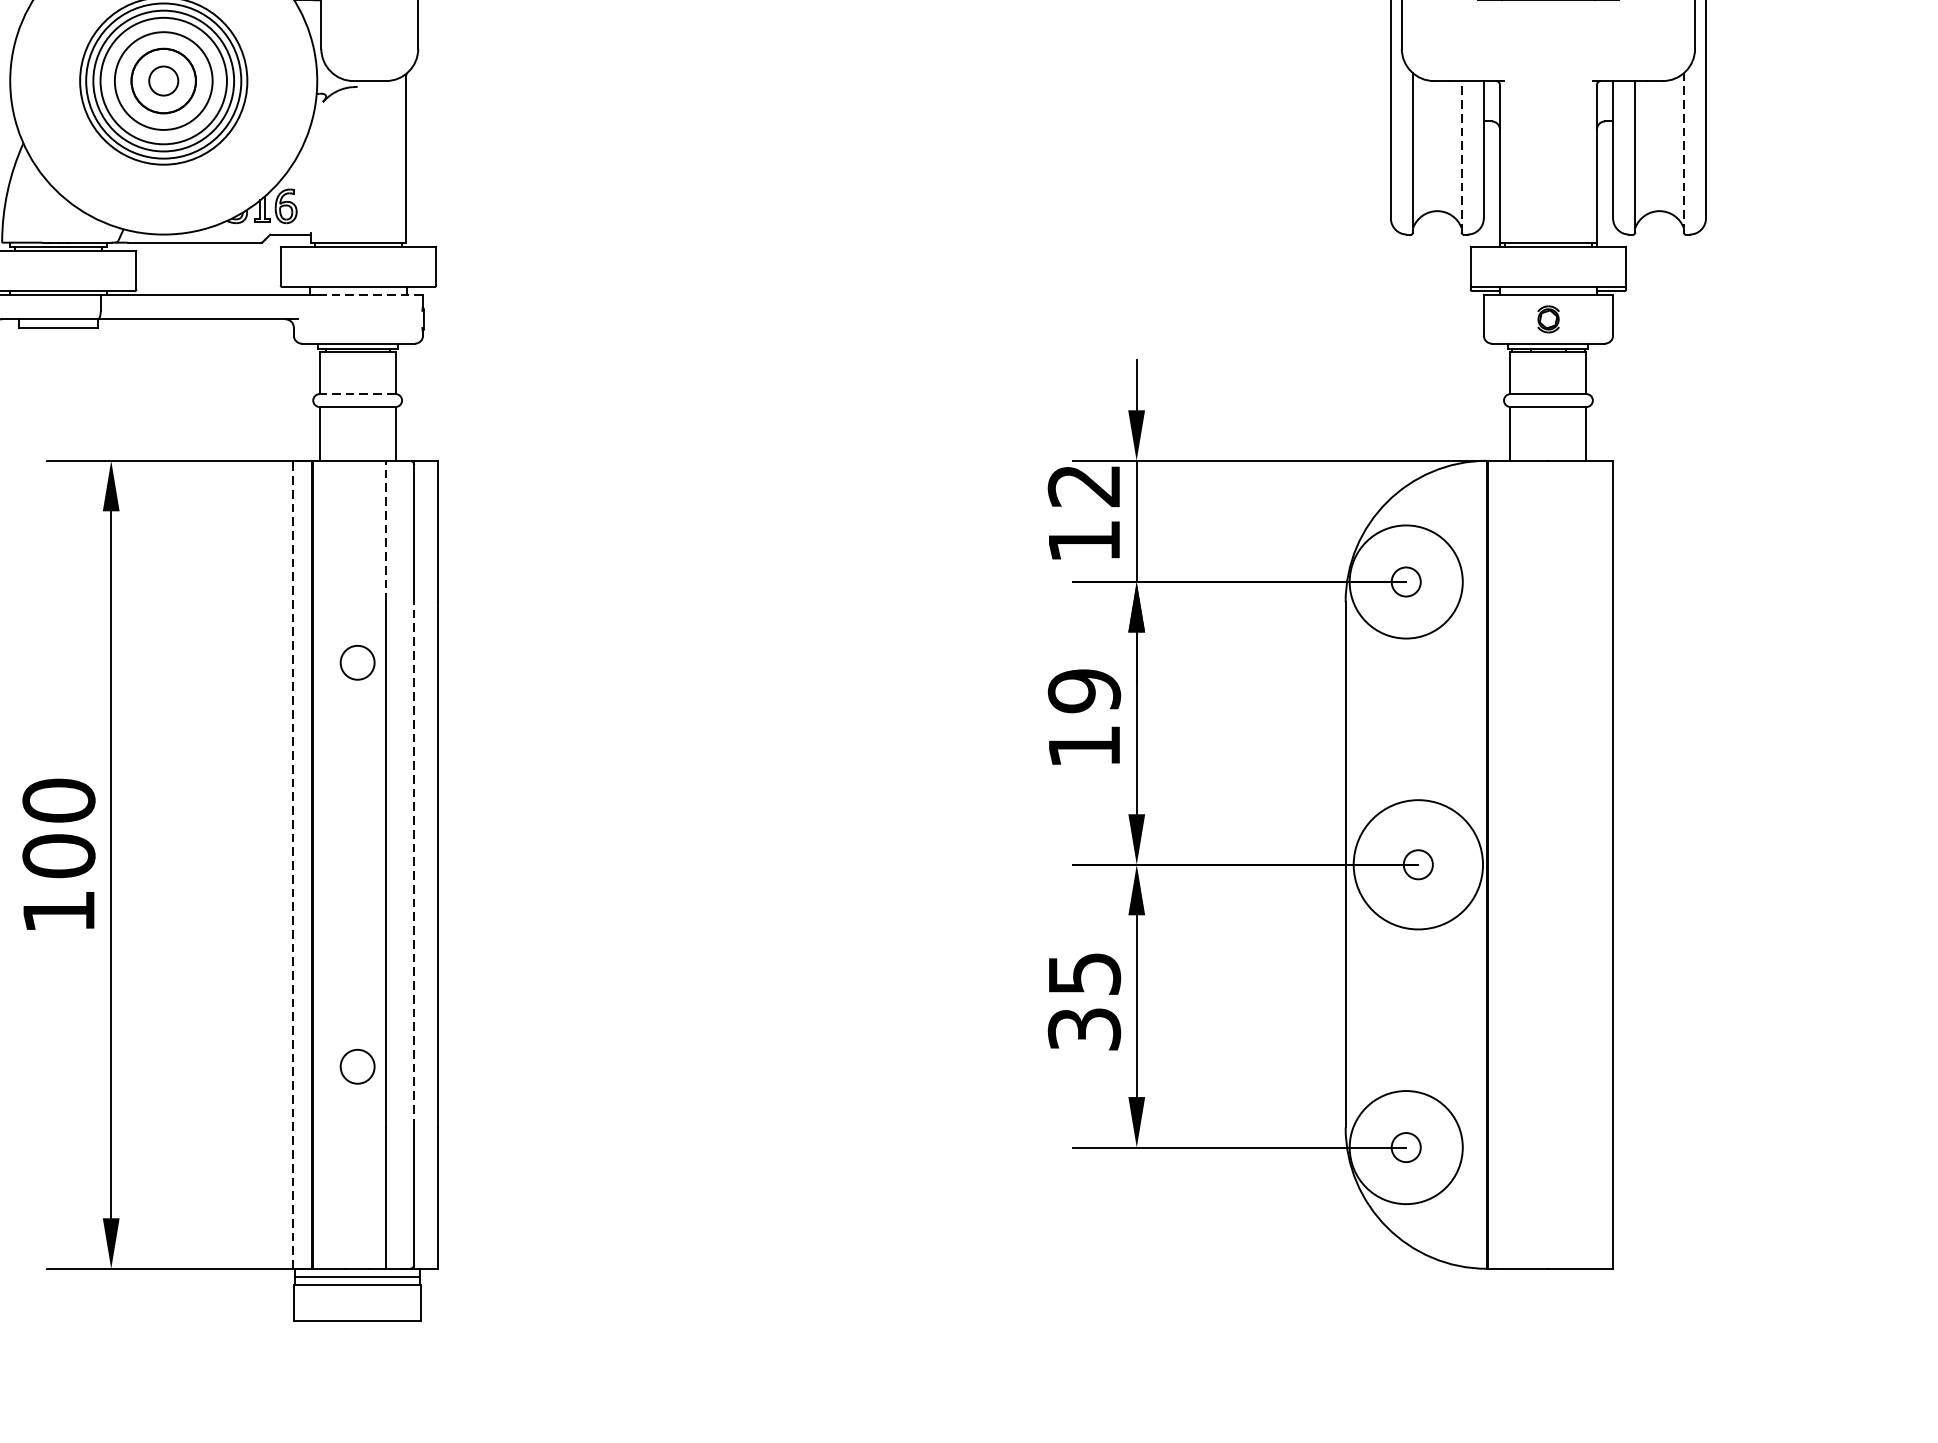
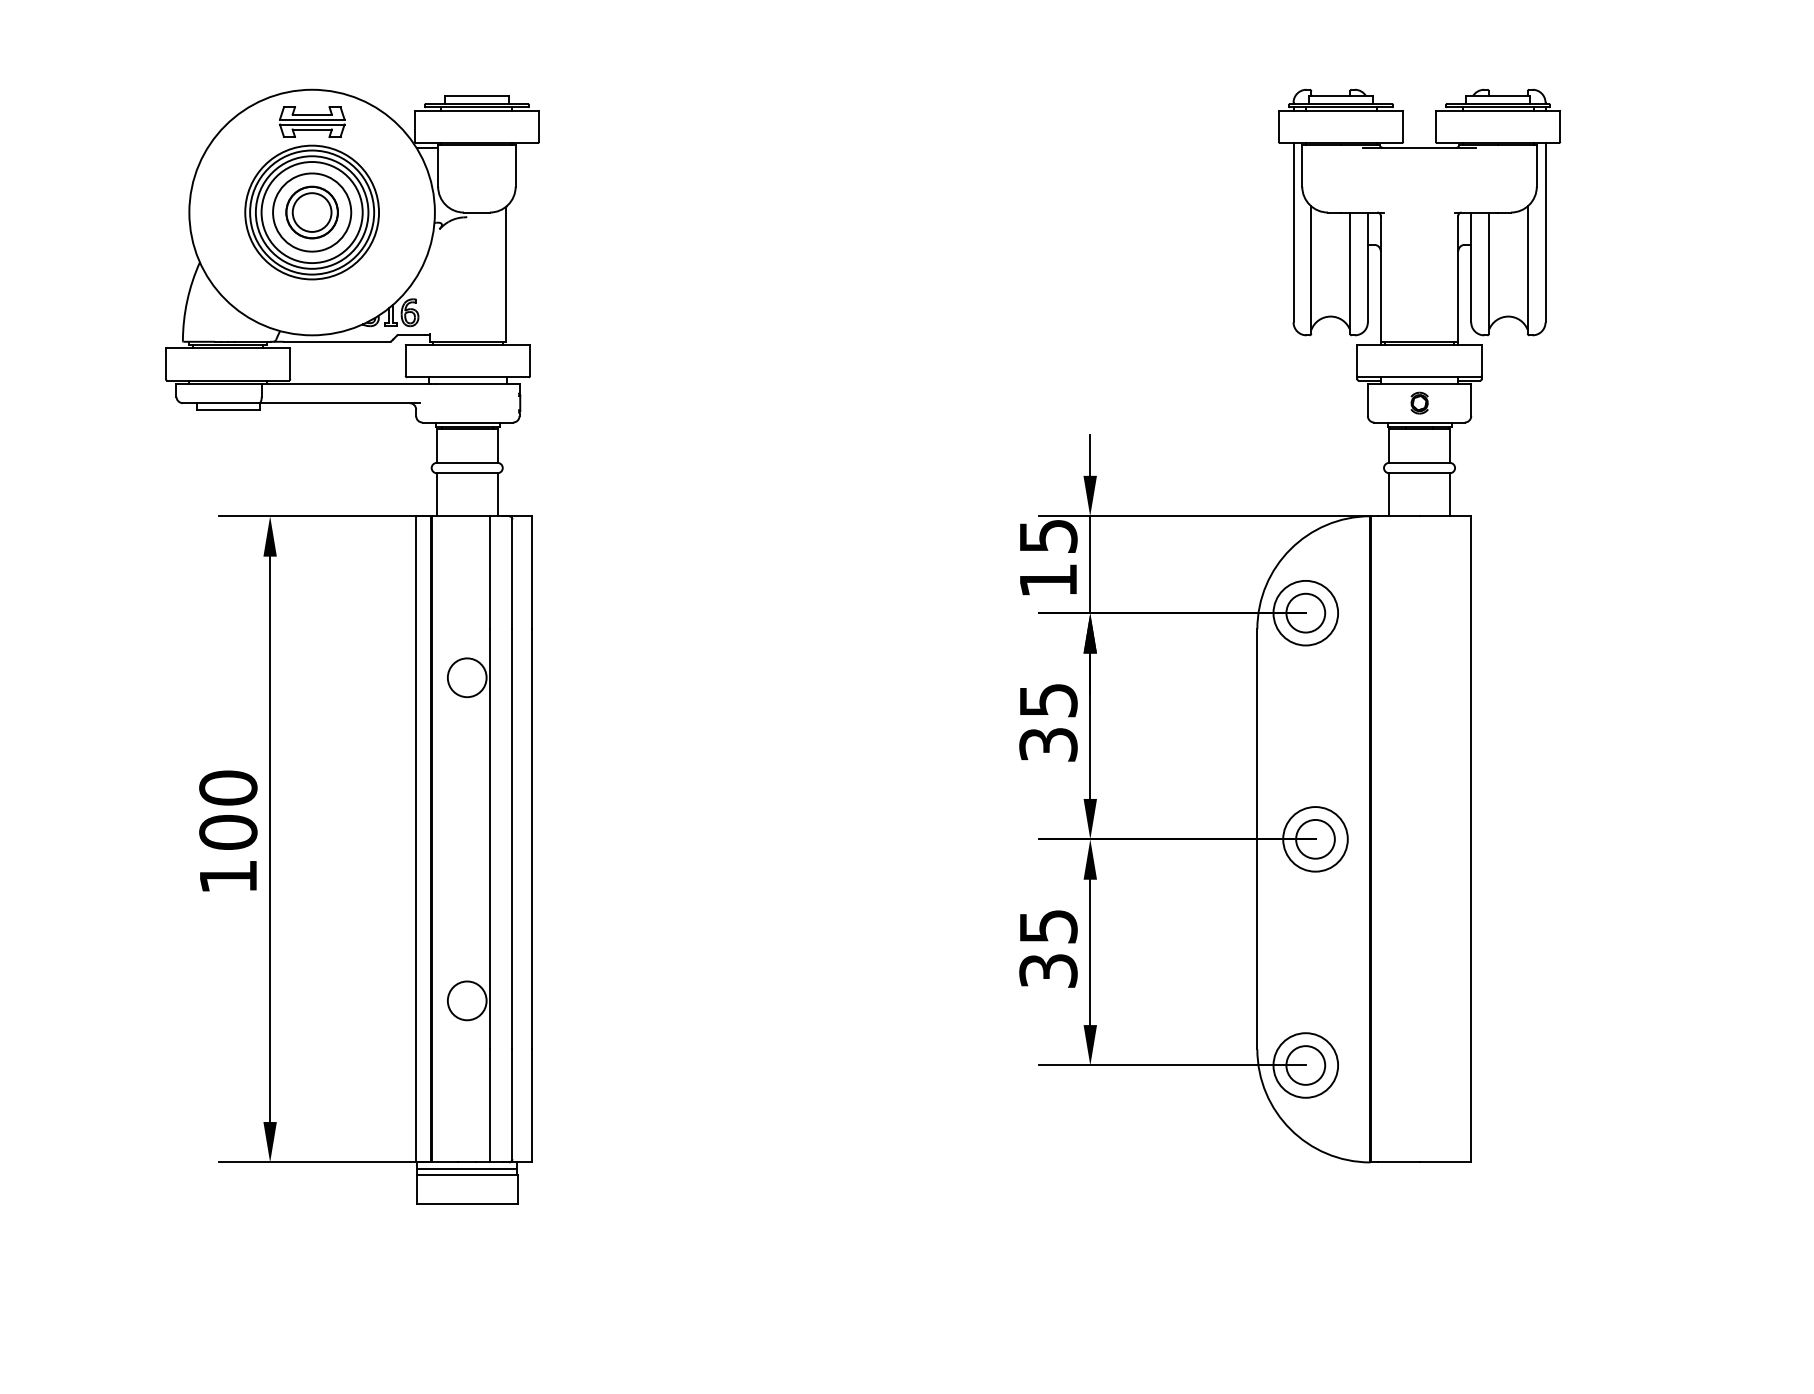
circle: (162, 80) -> (311, 212), size x1.67
line: (1683, 153) -> (1527, 270), dashed -> solid
line: (1462, 157) -> (1350, 273), dashed -> solid
line: (371, 294) -> (478, 383), dashed -> solid
line: (356, 393) -> (466, 462), dashed -> solid
text: (1084, 486) -> (1048, 536), 12 -> 15
line: (385, 531) -> (489, 572), dashed -> solid
circle: (1405, 581) -> (1305, 612), size x0.71
circle: (1405, 581) -> (1305, 612), size x1.67
circle: (356, 662) -> (466, 677), size x1.43
text: (1084, 718) -> (1048, 722), 19 -> 35
line: (292, 863) -> (415, 838), dashed -> solid
line: (414, 863) -> (512, 838), dashed -> solid
circle: (1418, 863) -> (1315, 838), size x1.67
circle: (1418, 864) -> (1315, 839), size x0.62
circle: (356, 1066) -> (466, 1000), size x1.43
circle: (1405, 1147) -> (1305, 1065), size x0.71
circle: (1405, 1147) -> (1305, 1065), size x1.67

